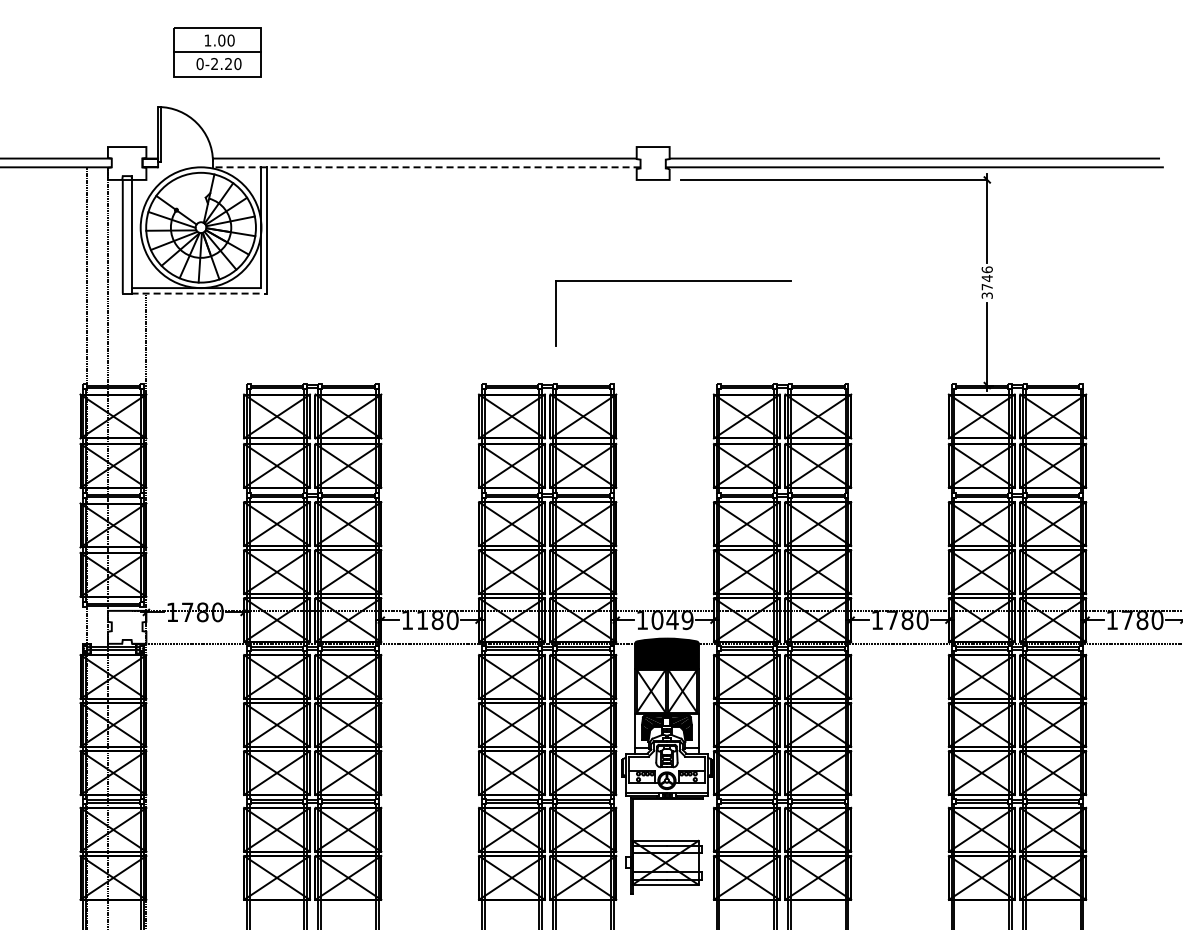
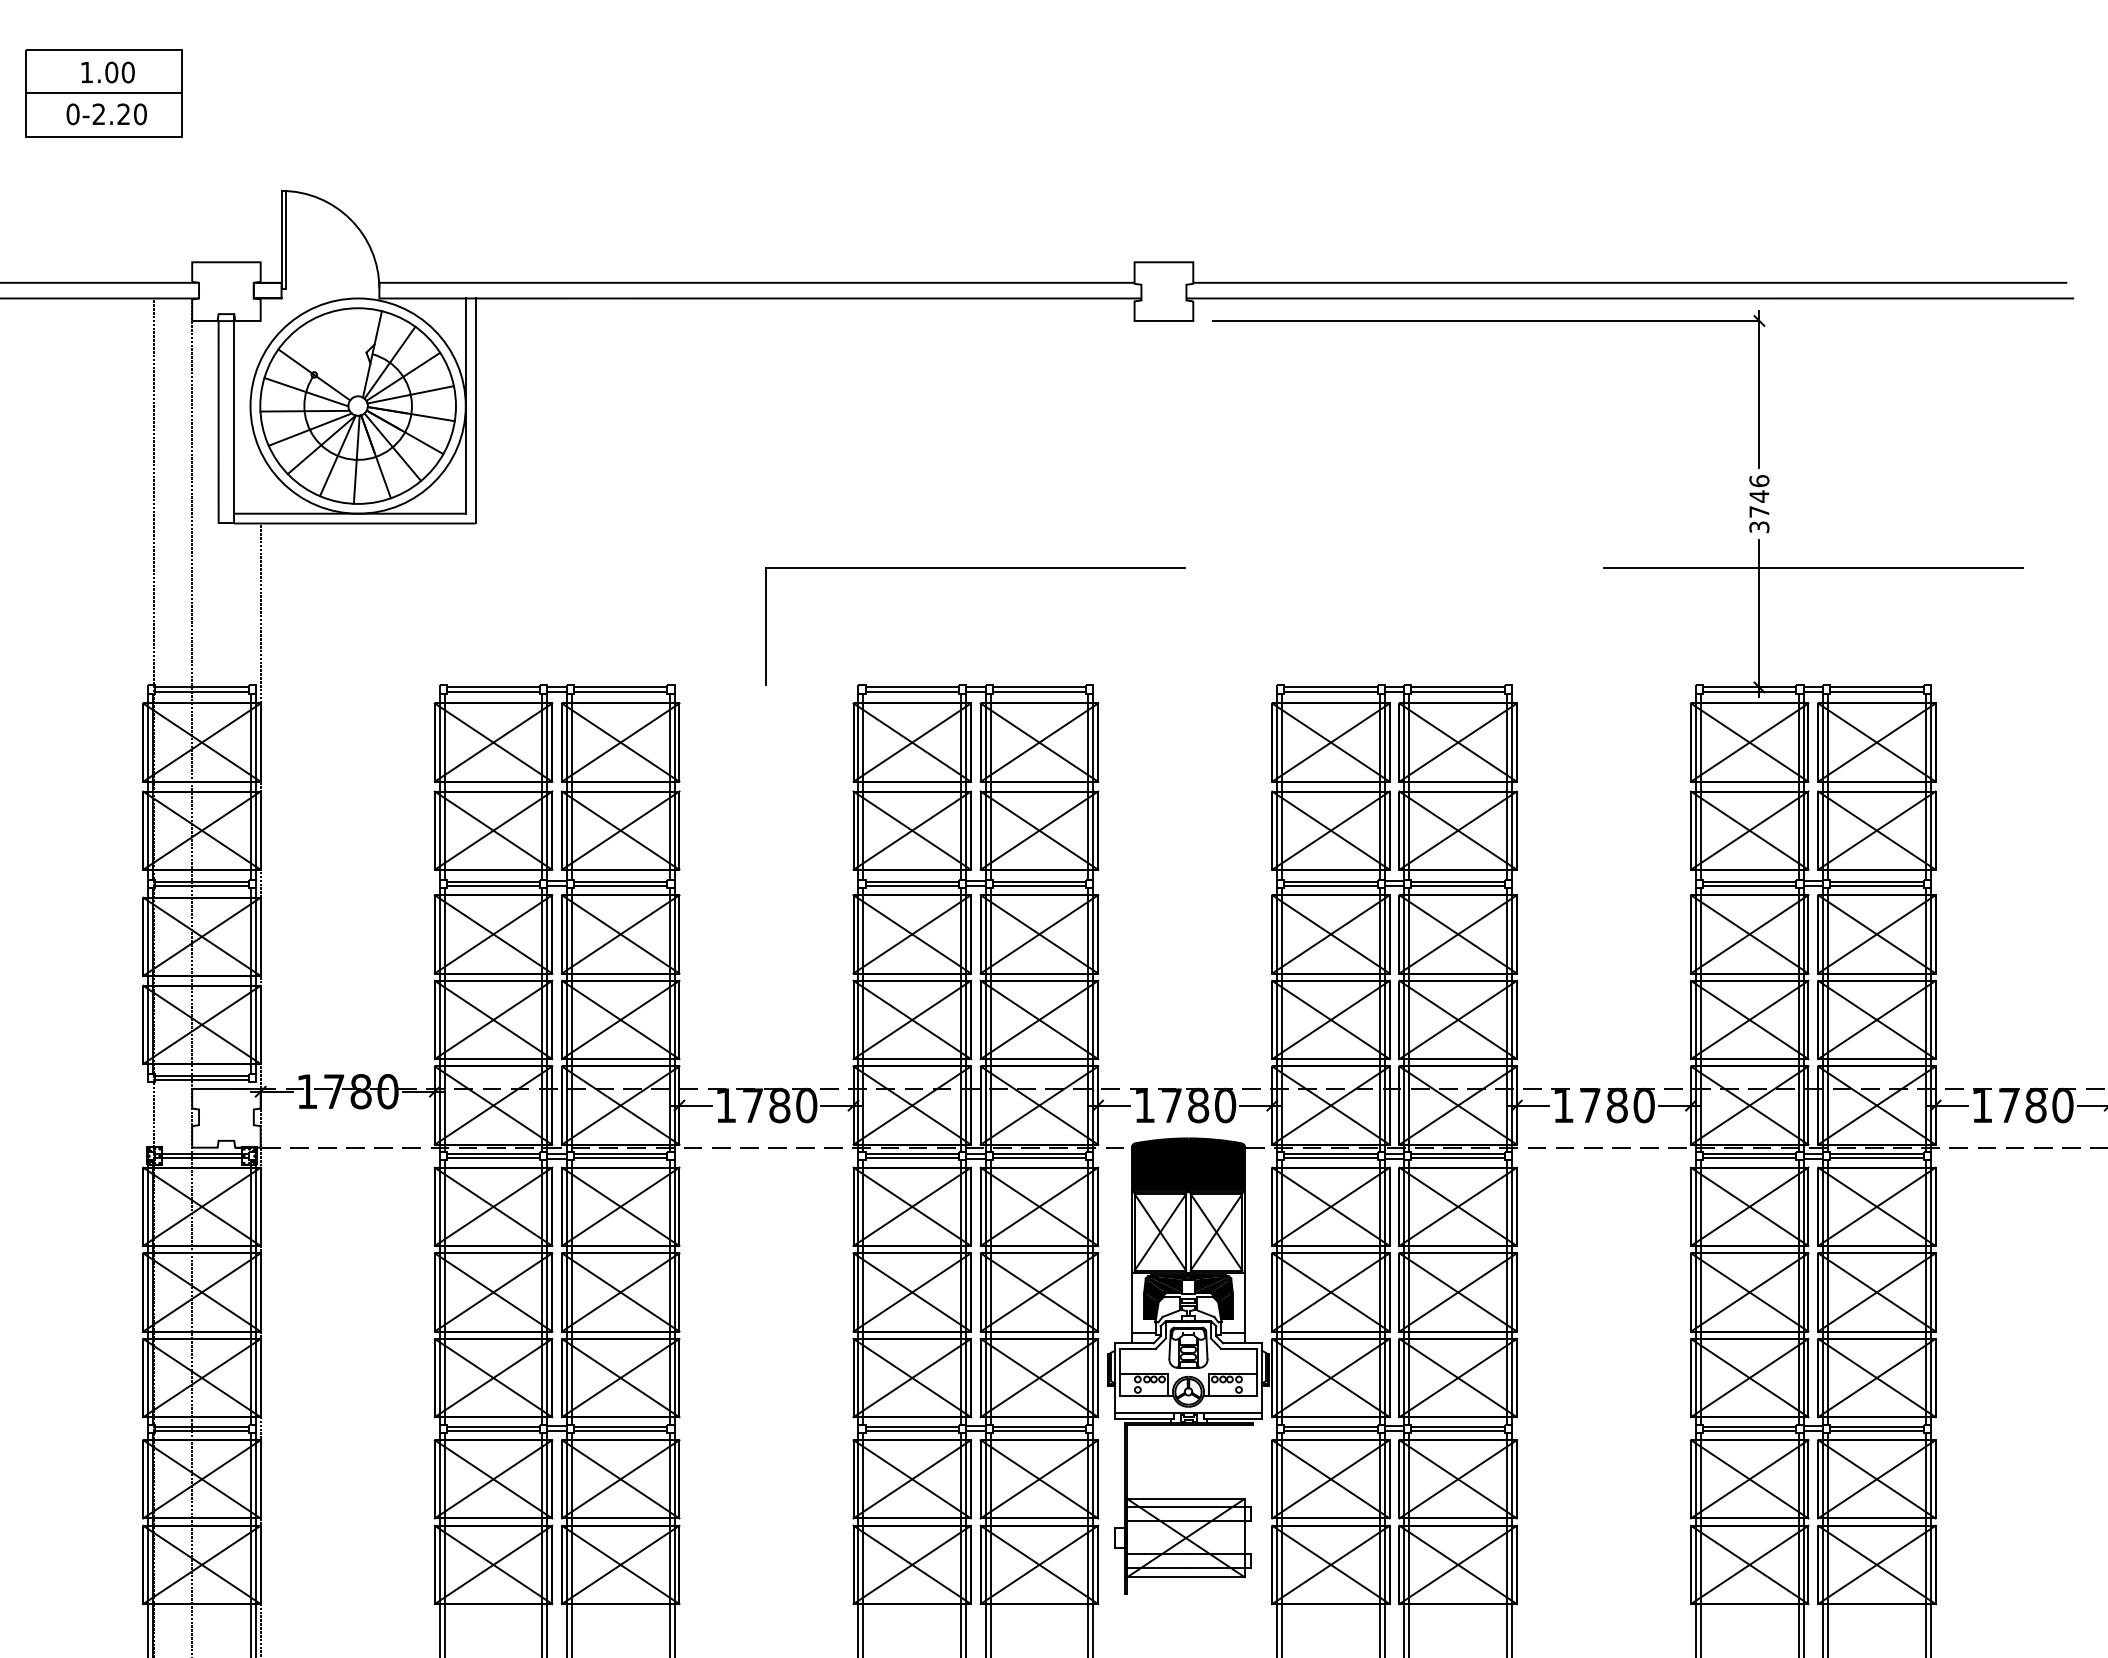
part: (217, 52) -> (104, 93), moved
line: (426, 167) -> (759, 298), dashed -> solid
part: (673, 281) -> (975, 569), moved
line: (199, 293) -> (355, 523), dashed -> solid
line: (1017, 318) -> (1813, 567), added
text: (422, 619) -> (752, 1104), 1180 -> 1780
text: (672, 620) -> (1198, 1106), 1049 -> 1780

